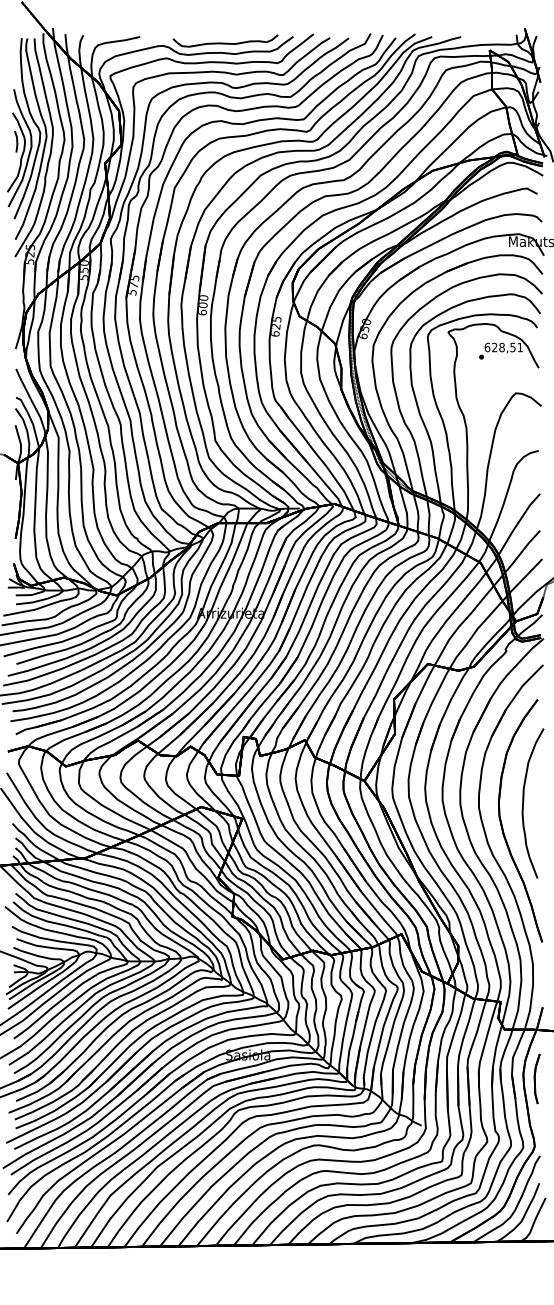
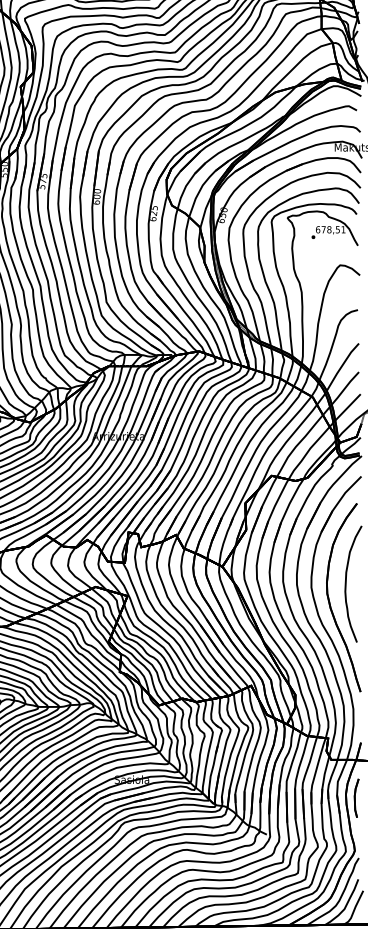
text: (494, 347) -> (323, 229), 628,51 -> 678,51

